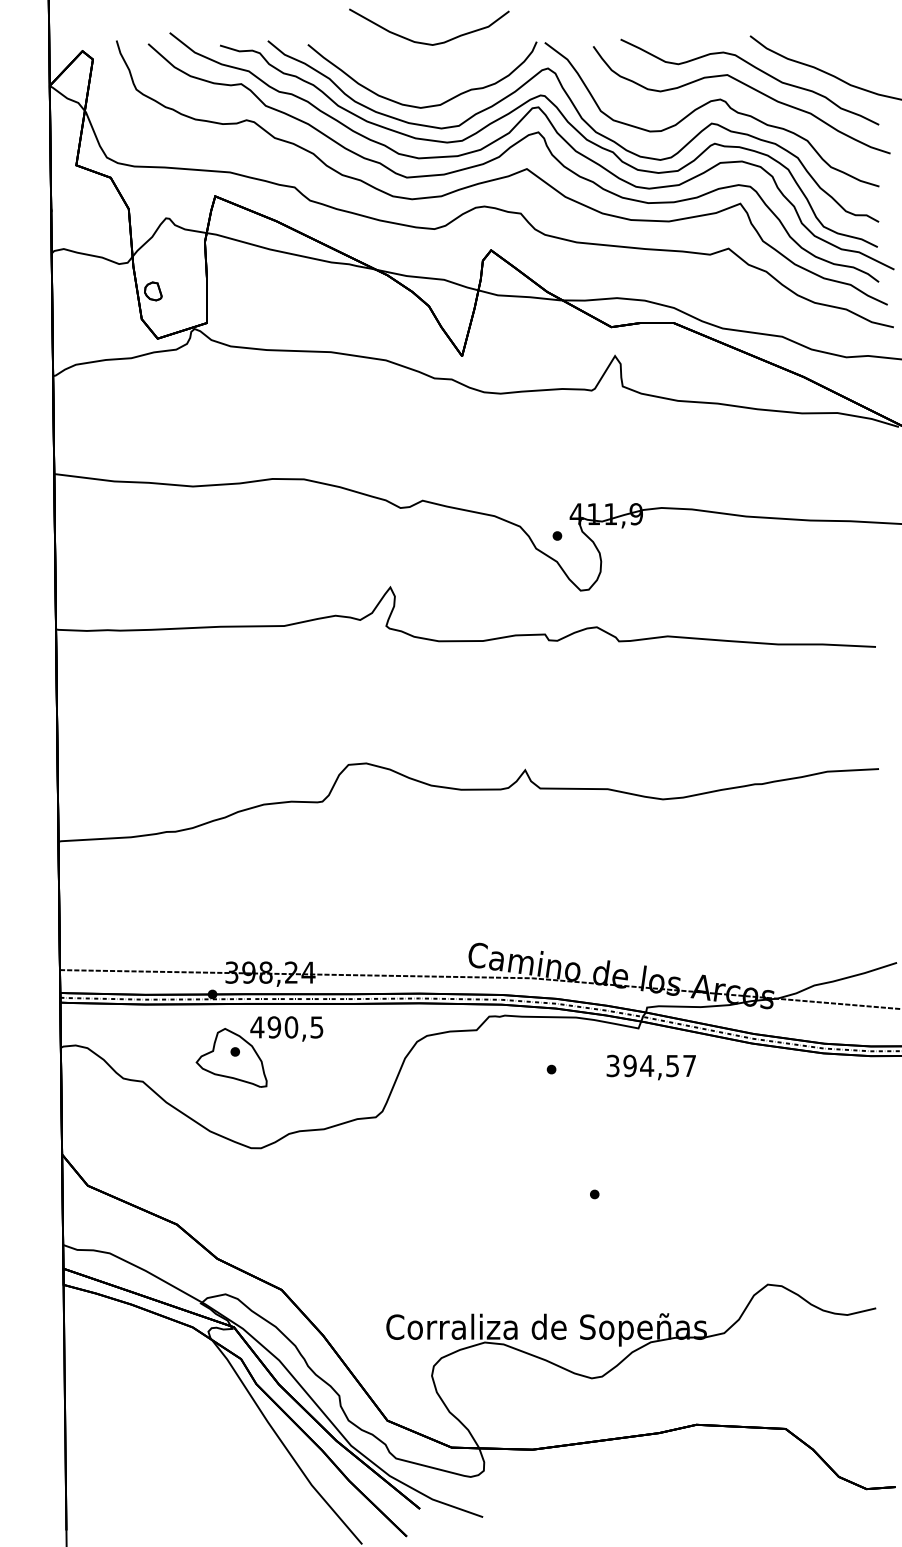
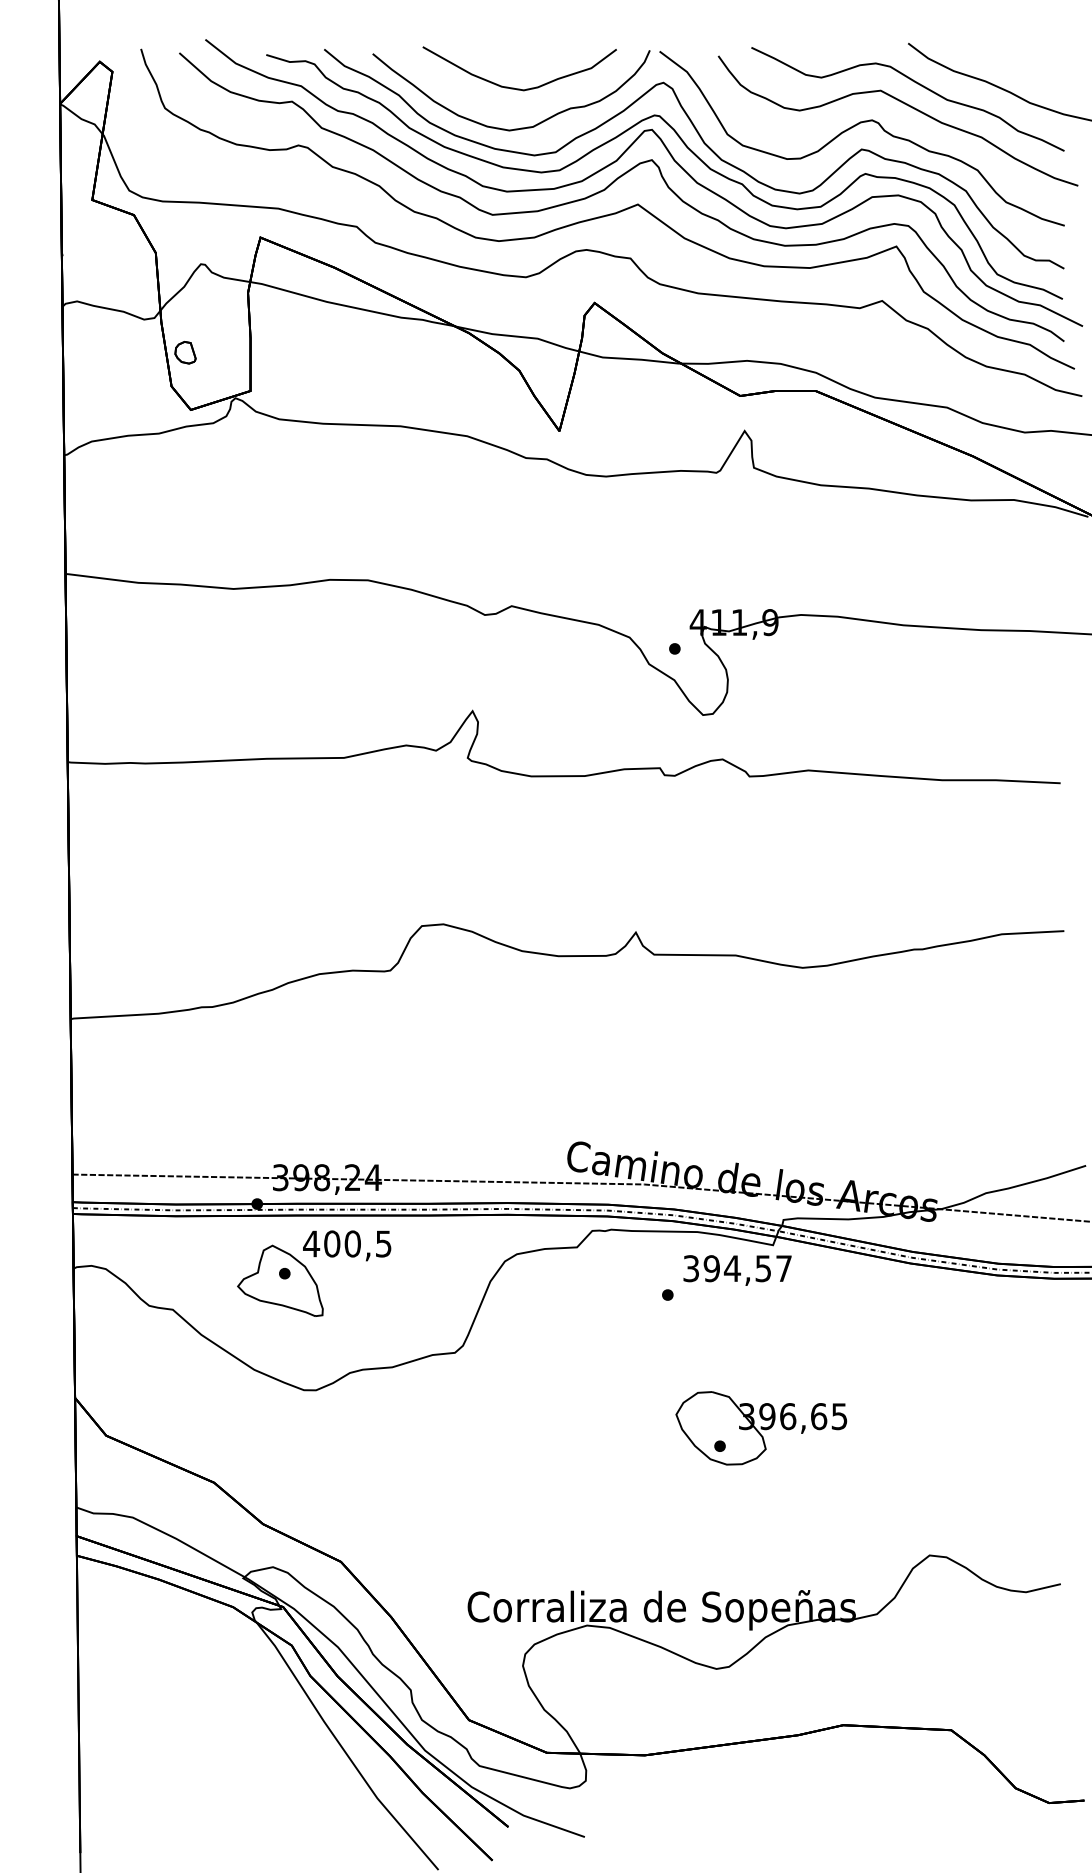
curve: (424, 42) -> (514, 87), moved
text: (274, 1027) -> (332, 1243), 490,5 -> 400,5
text: (651, 1067) -> (737, 1270), moved
part: (628, 1179) -> (761, 1428), added

